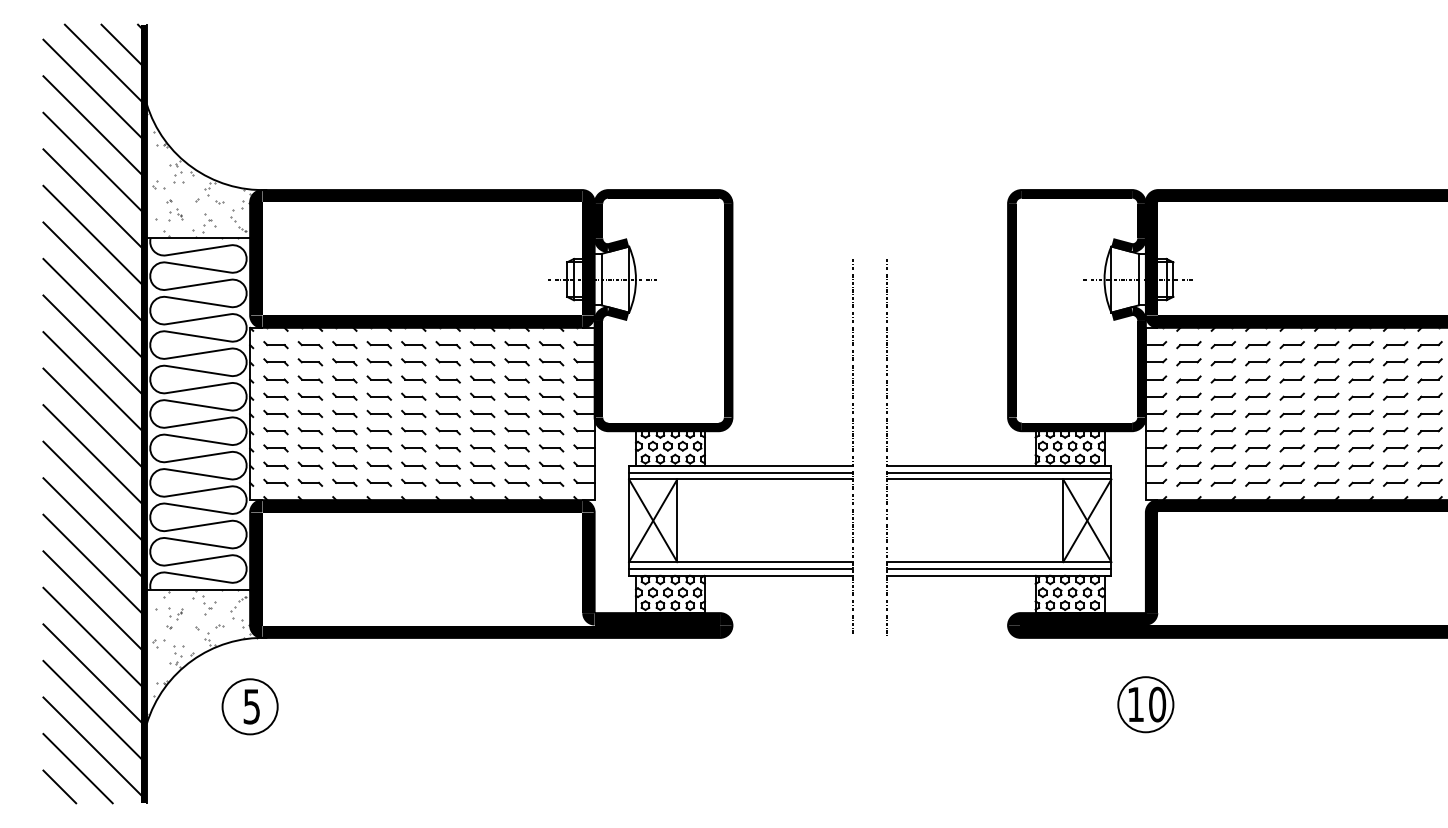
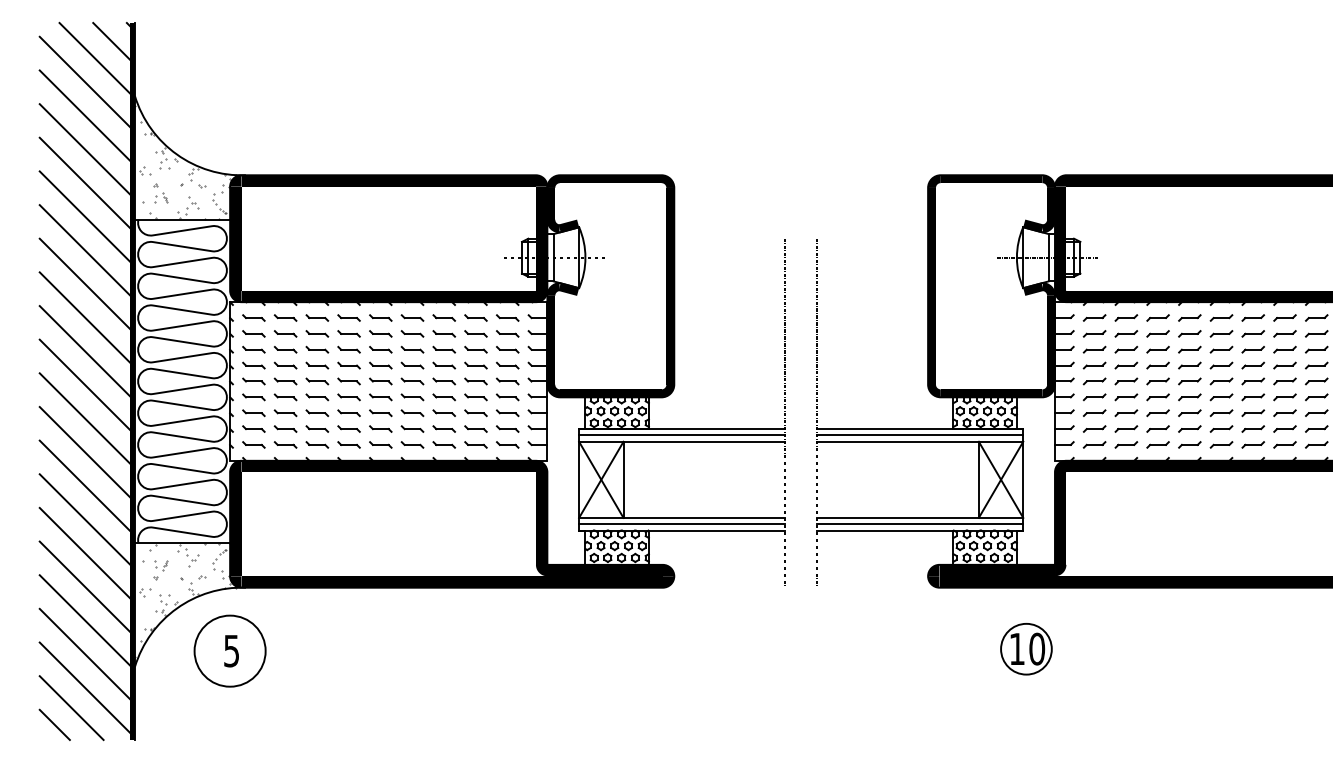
part: (1145, 704) -> (1026, 649), moved
circle: (249, 706) -> (229, 650), size x1.4

